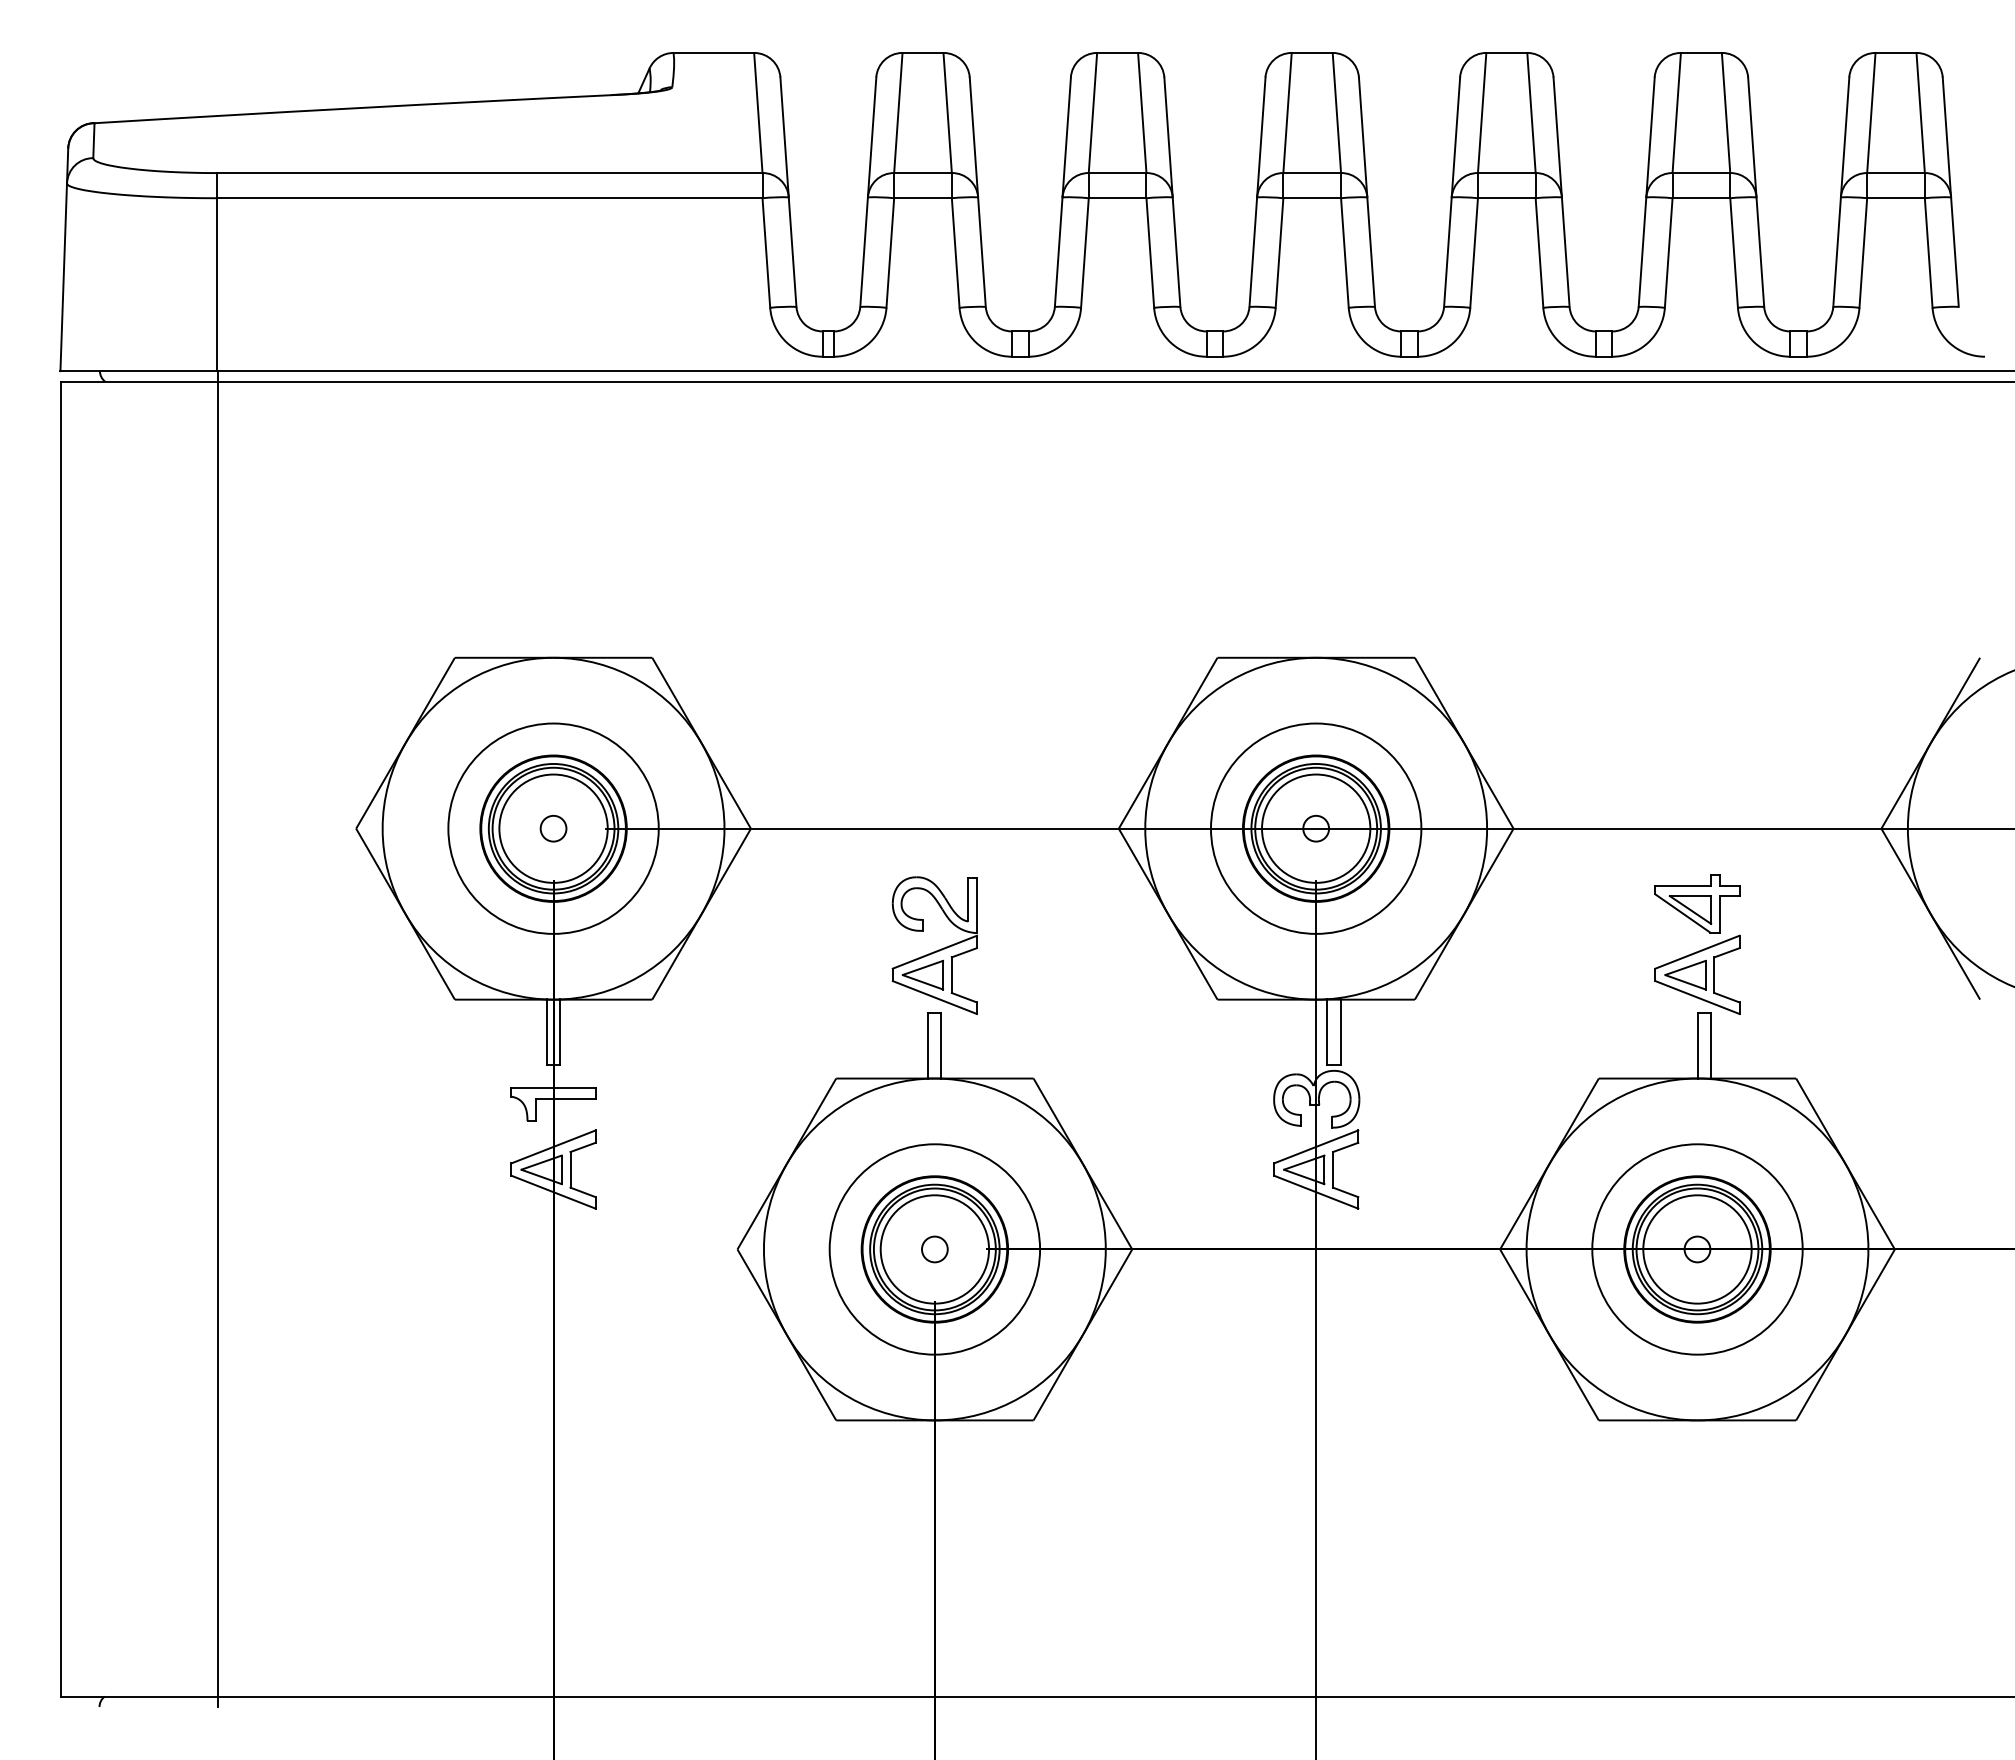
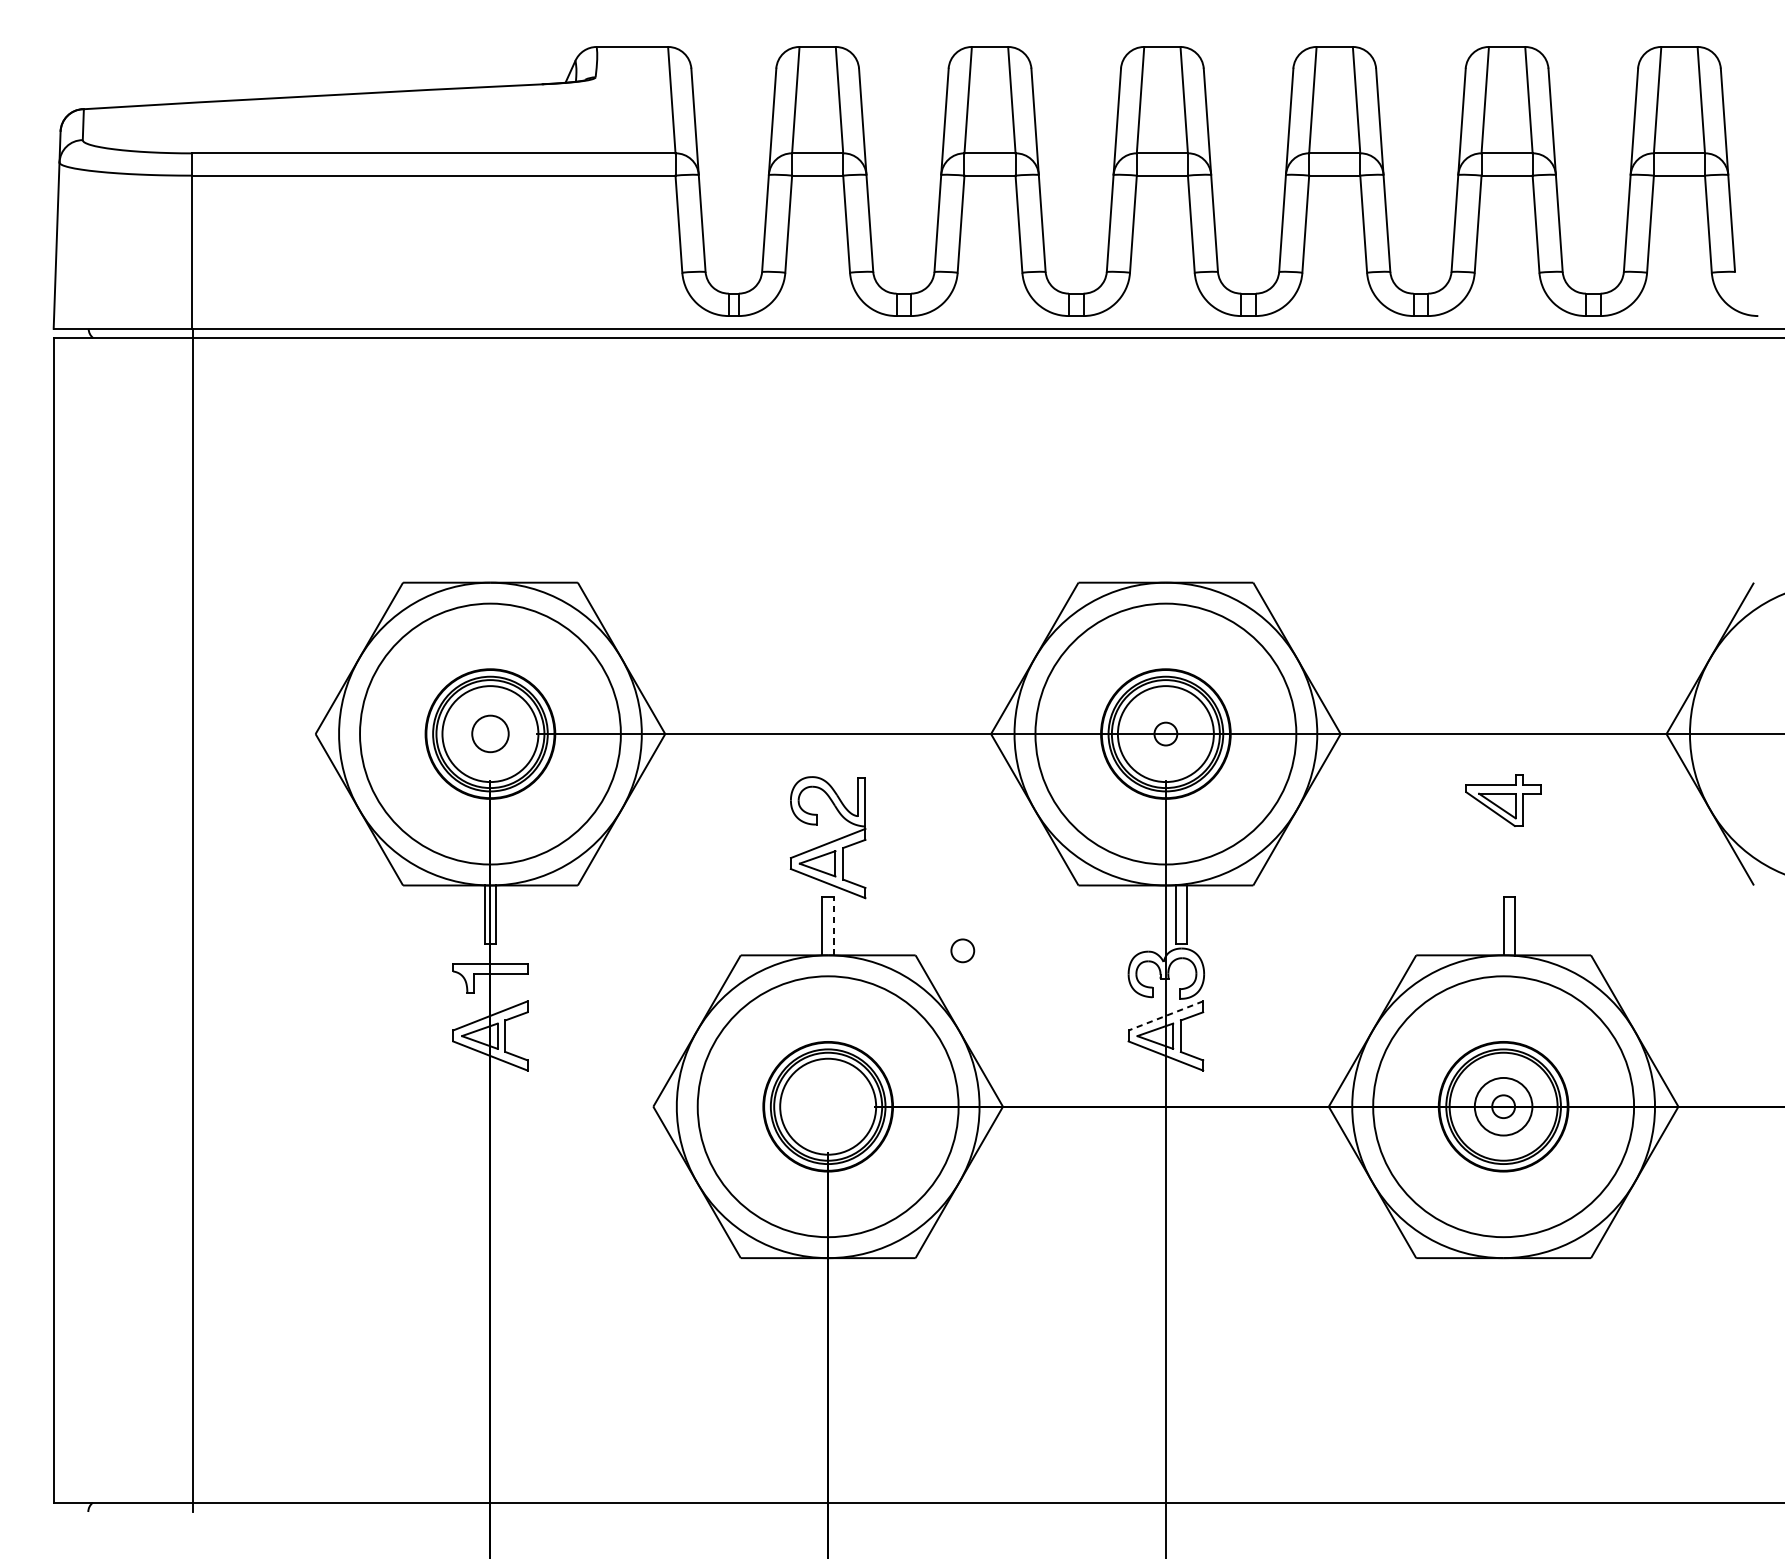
circle: (553, 828) -> (490, 733), size x1.4
circle: (553, 828) -> (490, 733), size x1.6
circle: (1315, 828) -> (1165, 733), size x1.4
part: (1697, 974) -> (1503, 863), removed
line: (941, 1045) -> (834, 926), solid -> dashed
line: (1315, 1147) -> (1165, 1016), solid -> dashed
circle: (934, 1249) -> (827, 1106), size x1.4
circle: (934, 1249) -> (962, 950), moved
circle: (1697, 1249) -> (1503, 1106), size x0.6
circle: (1697, 1249) -> (1503, 1106), size x1.4

